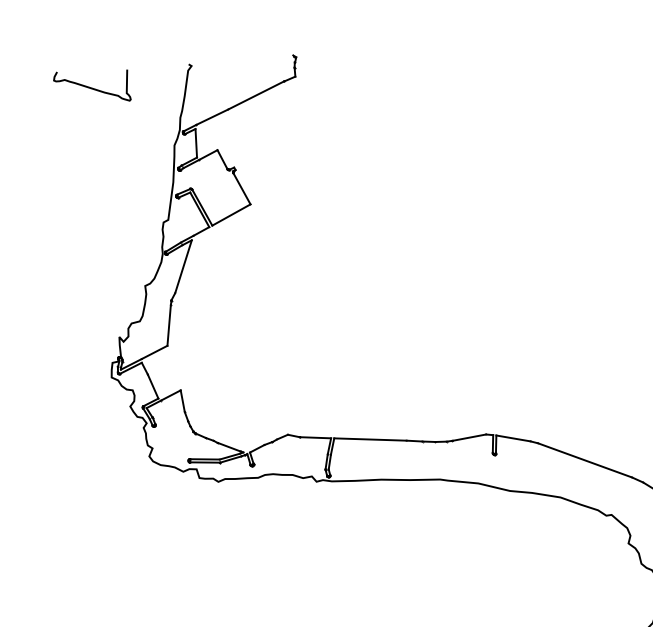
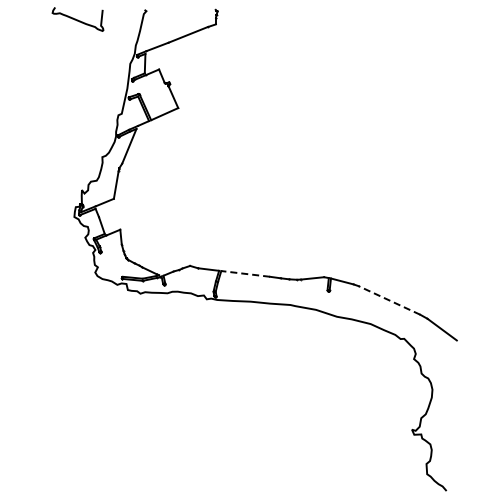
line: (370, 438) -> (245, 273), solid -> dashed
line: (585, 460) -> (389, 300), solid -> dashed

